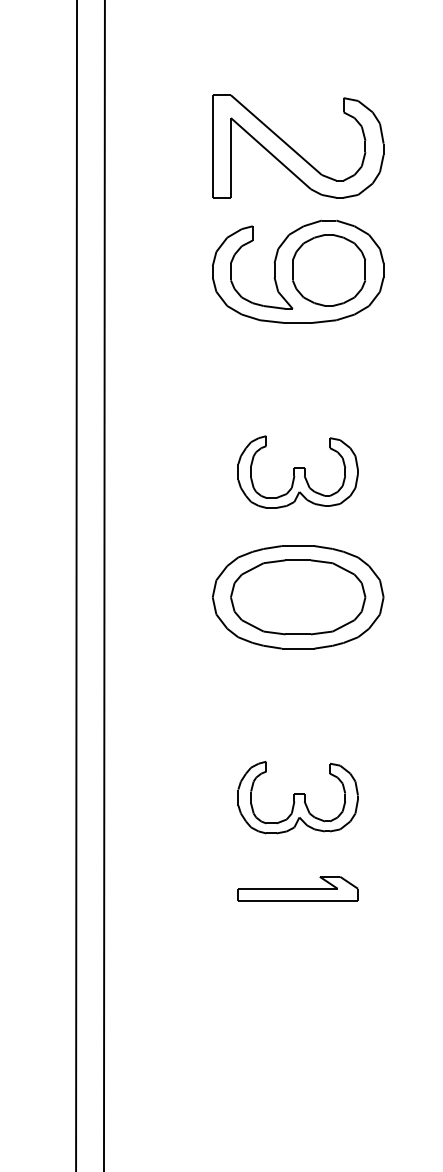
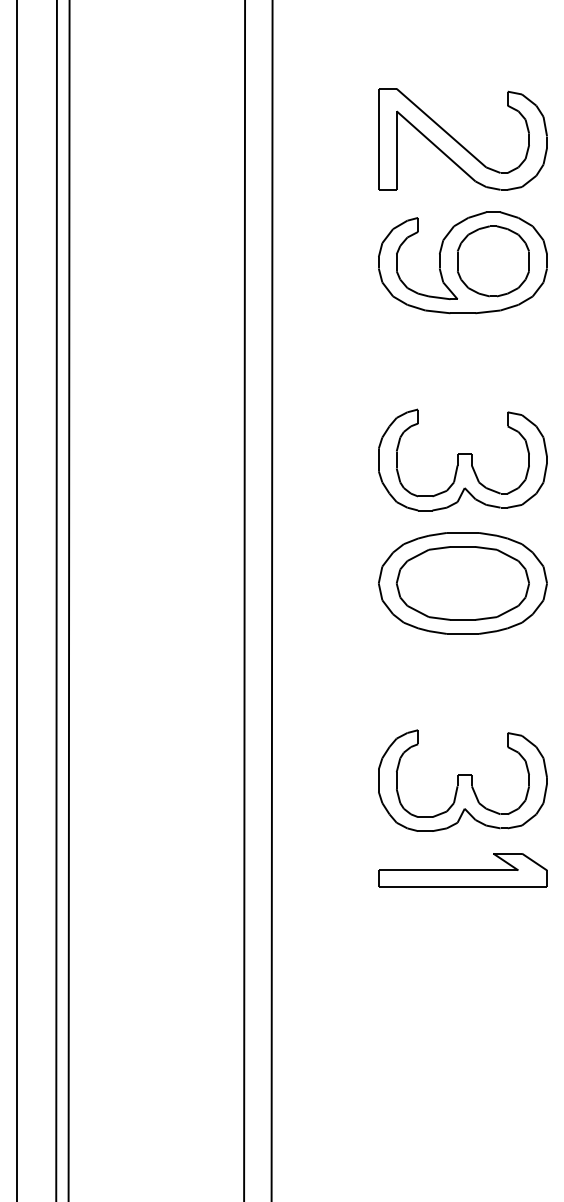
part: (297, 471) -> (462, 459), size x1.43
part: (297, 797) -> (462, 780), size x1.43
part: (297, 888) -> (462, 870), size x1.43

